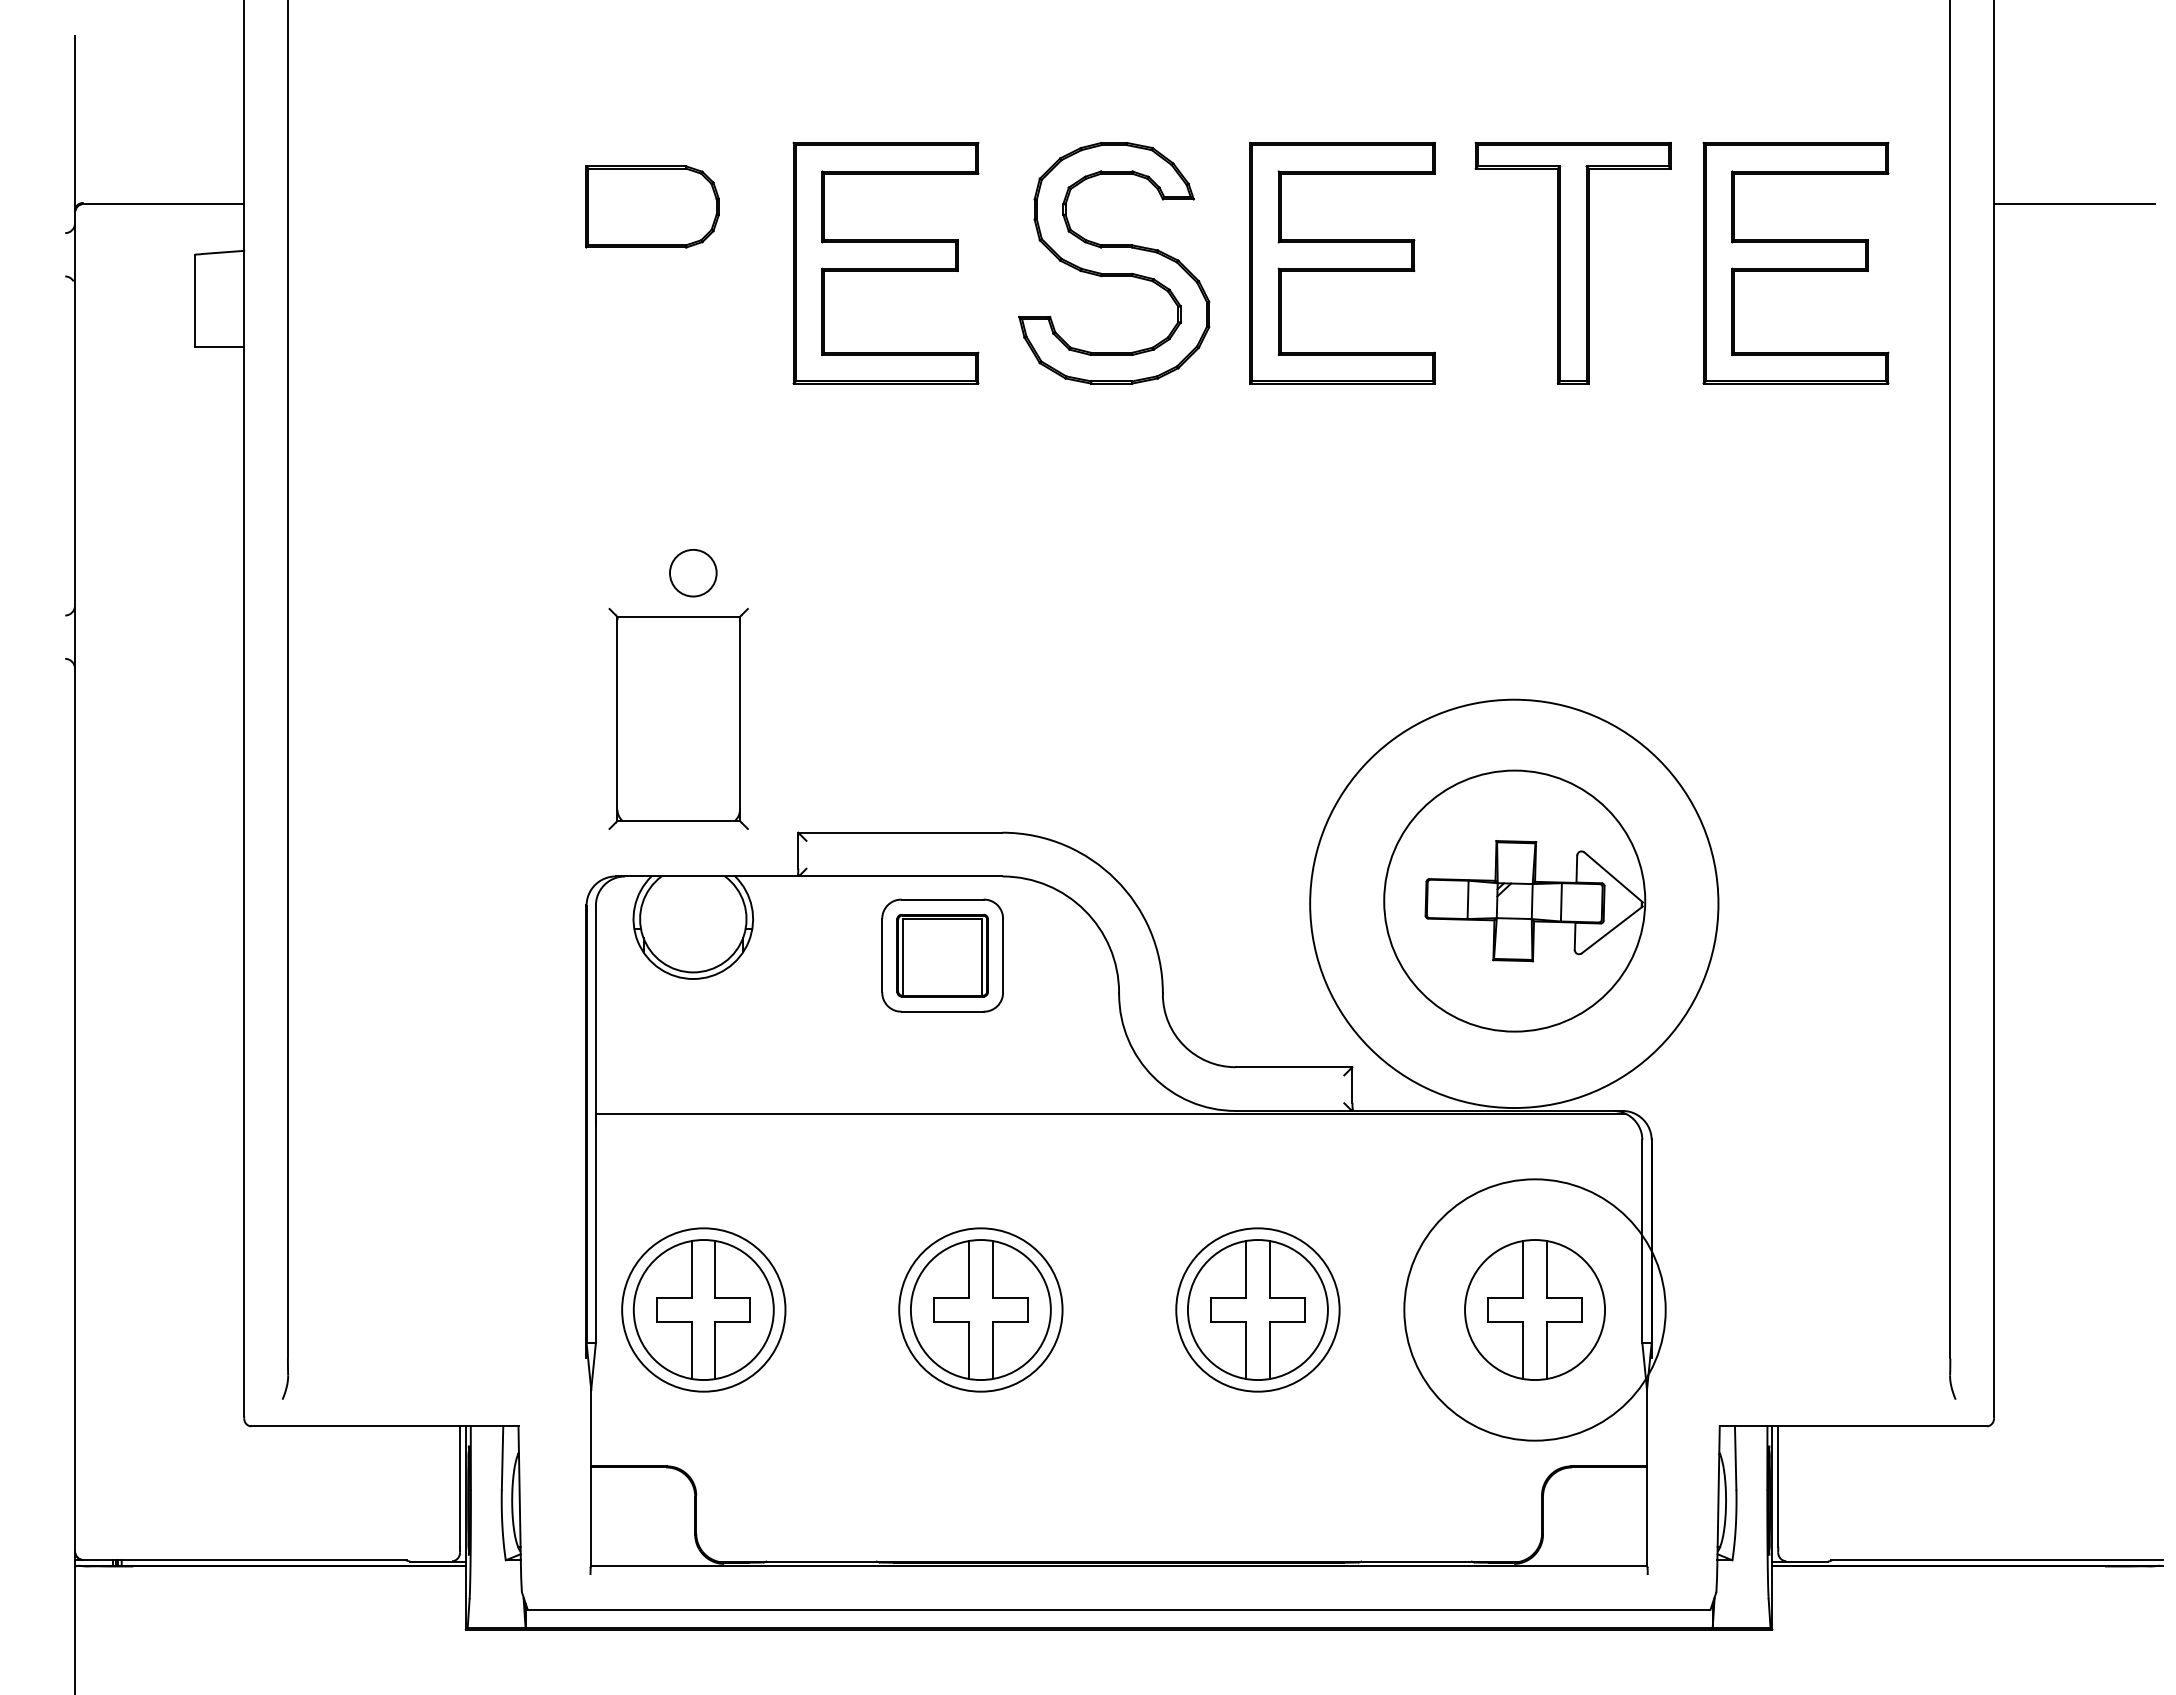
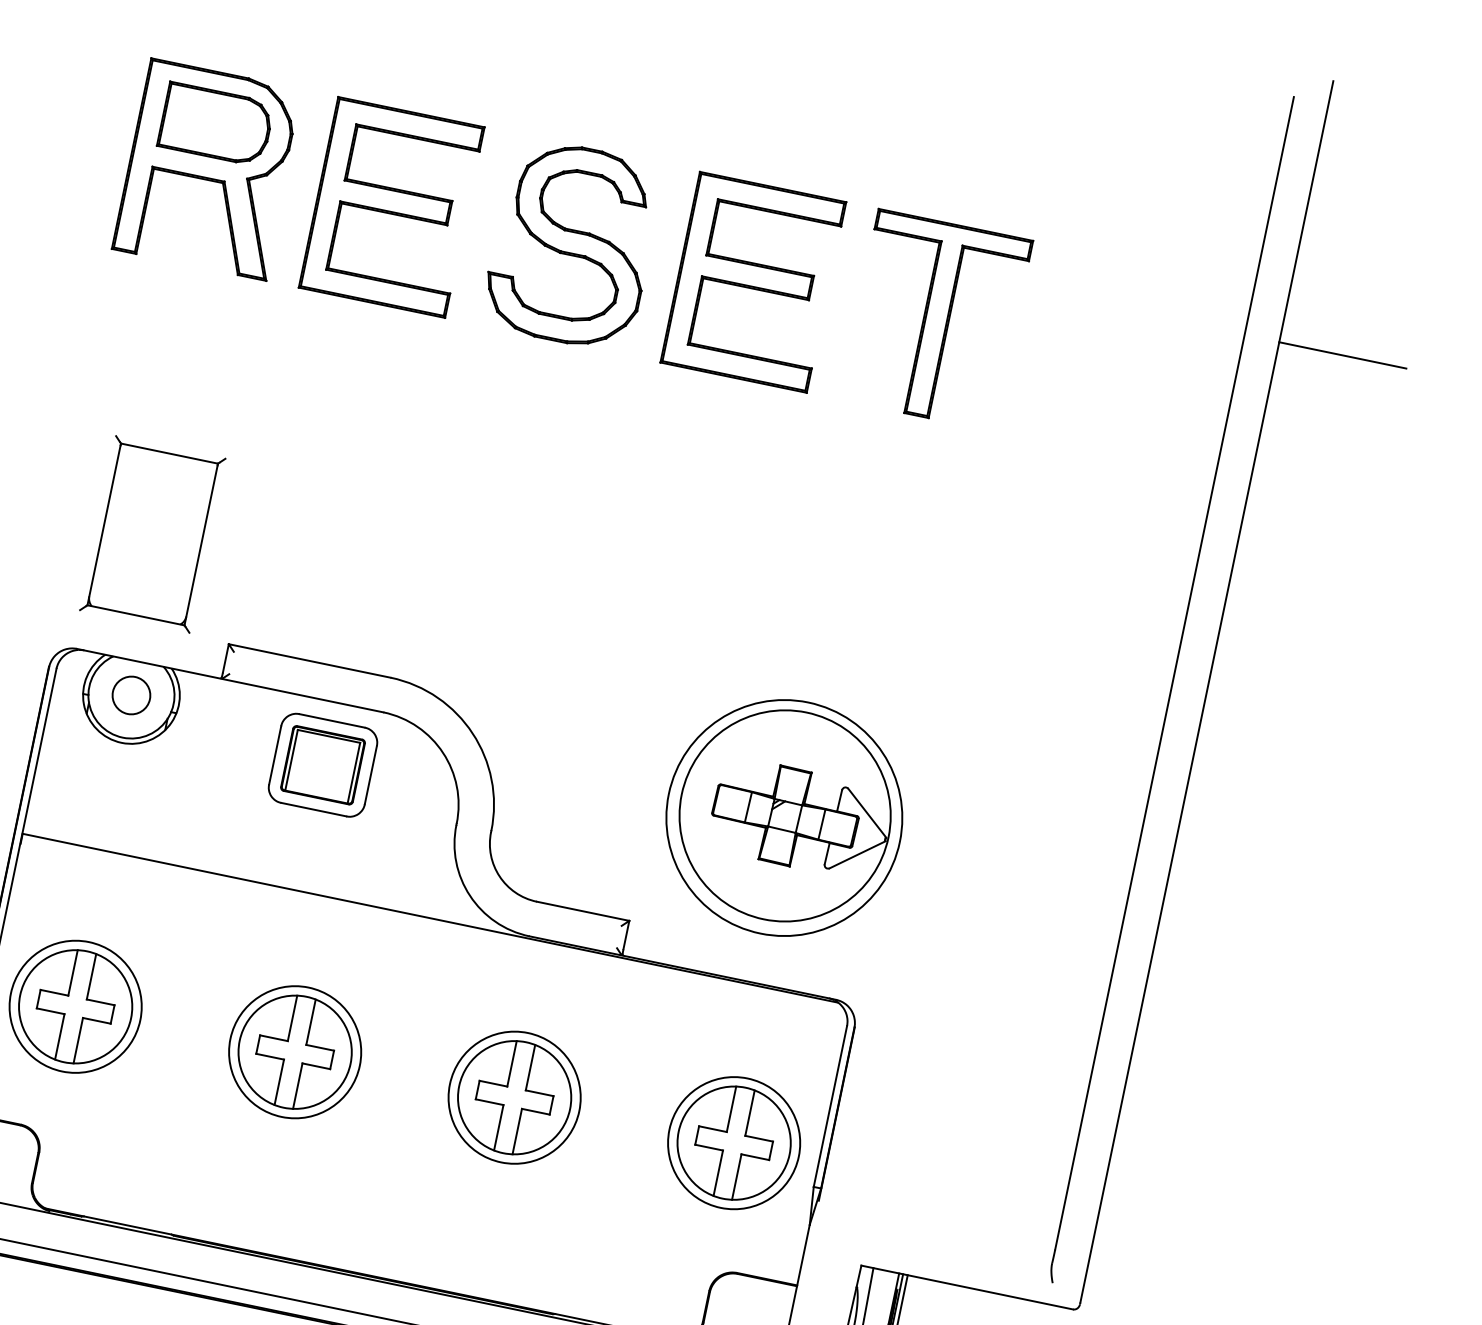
part: (654, 262) -> (208, 168), added
part: (1795, 262) -> (1112, 356), removed
circle: (693, 573) -> (131, 695), moved
circle: (1514, 903) -> (784, 817), size x0.71
circle: (1534, 1309) -> (733, 1142), size x0.62

